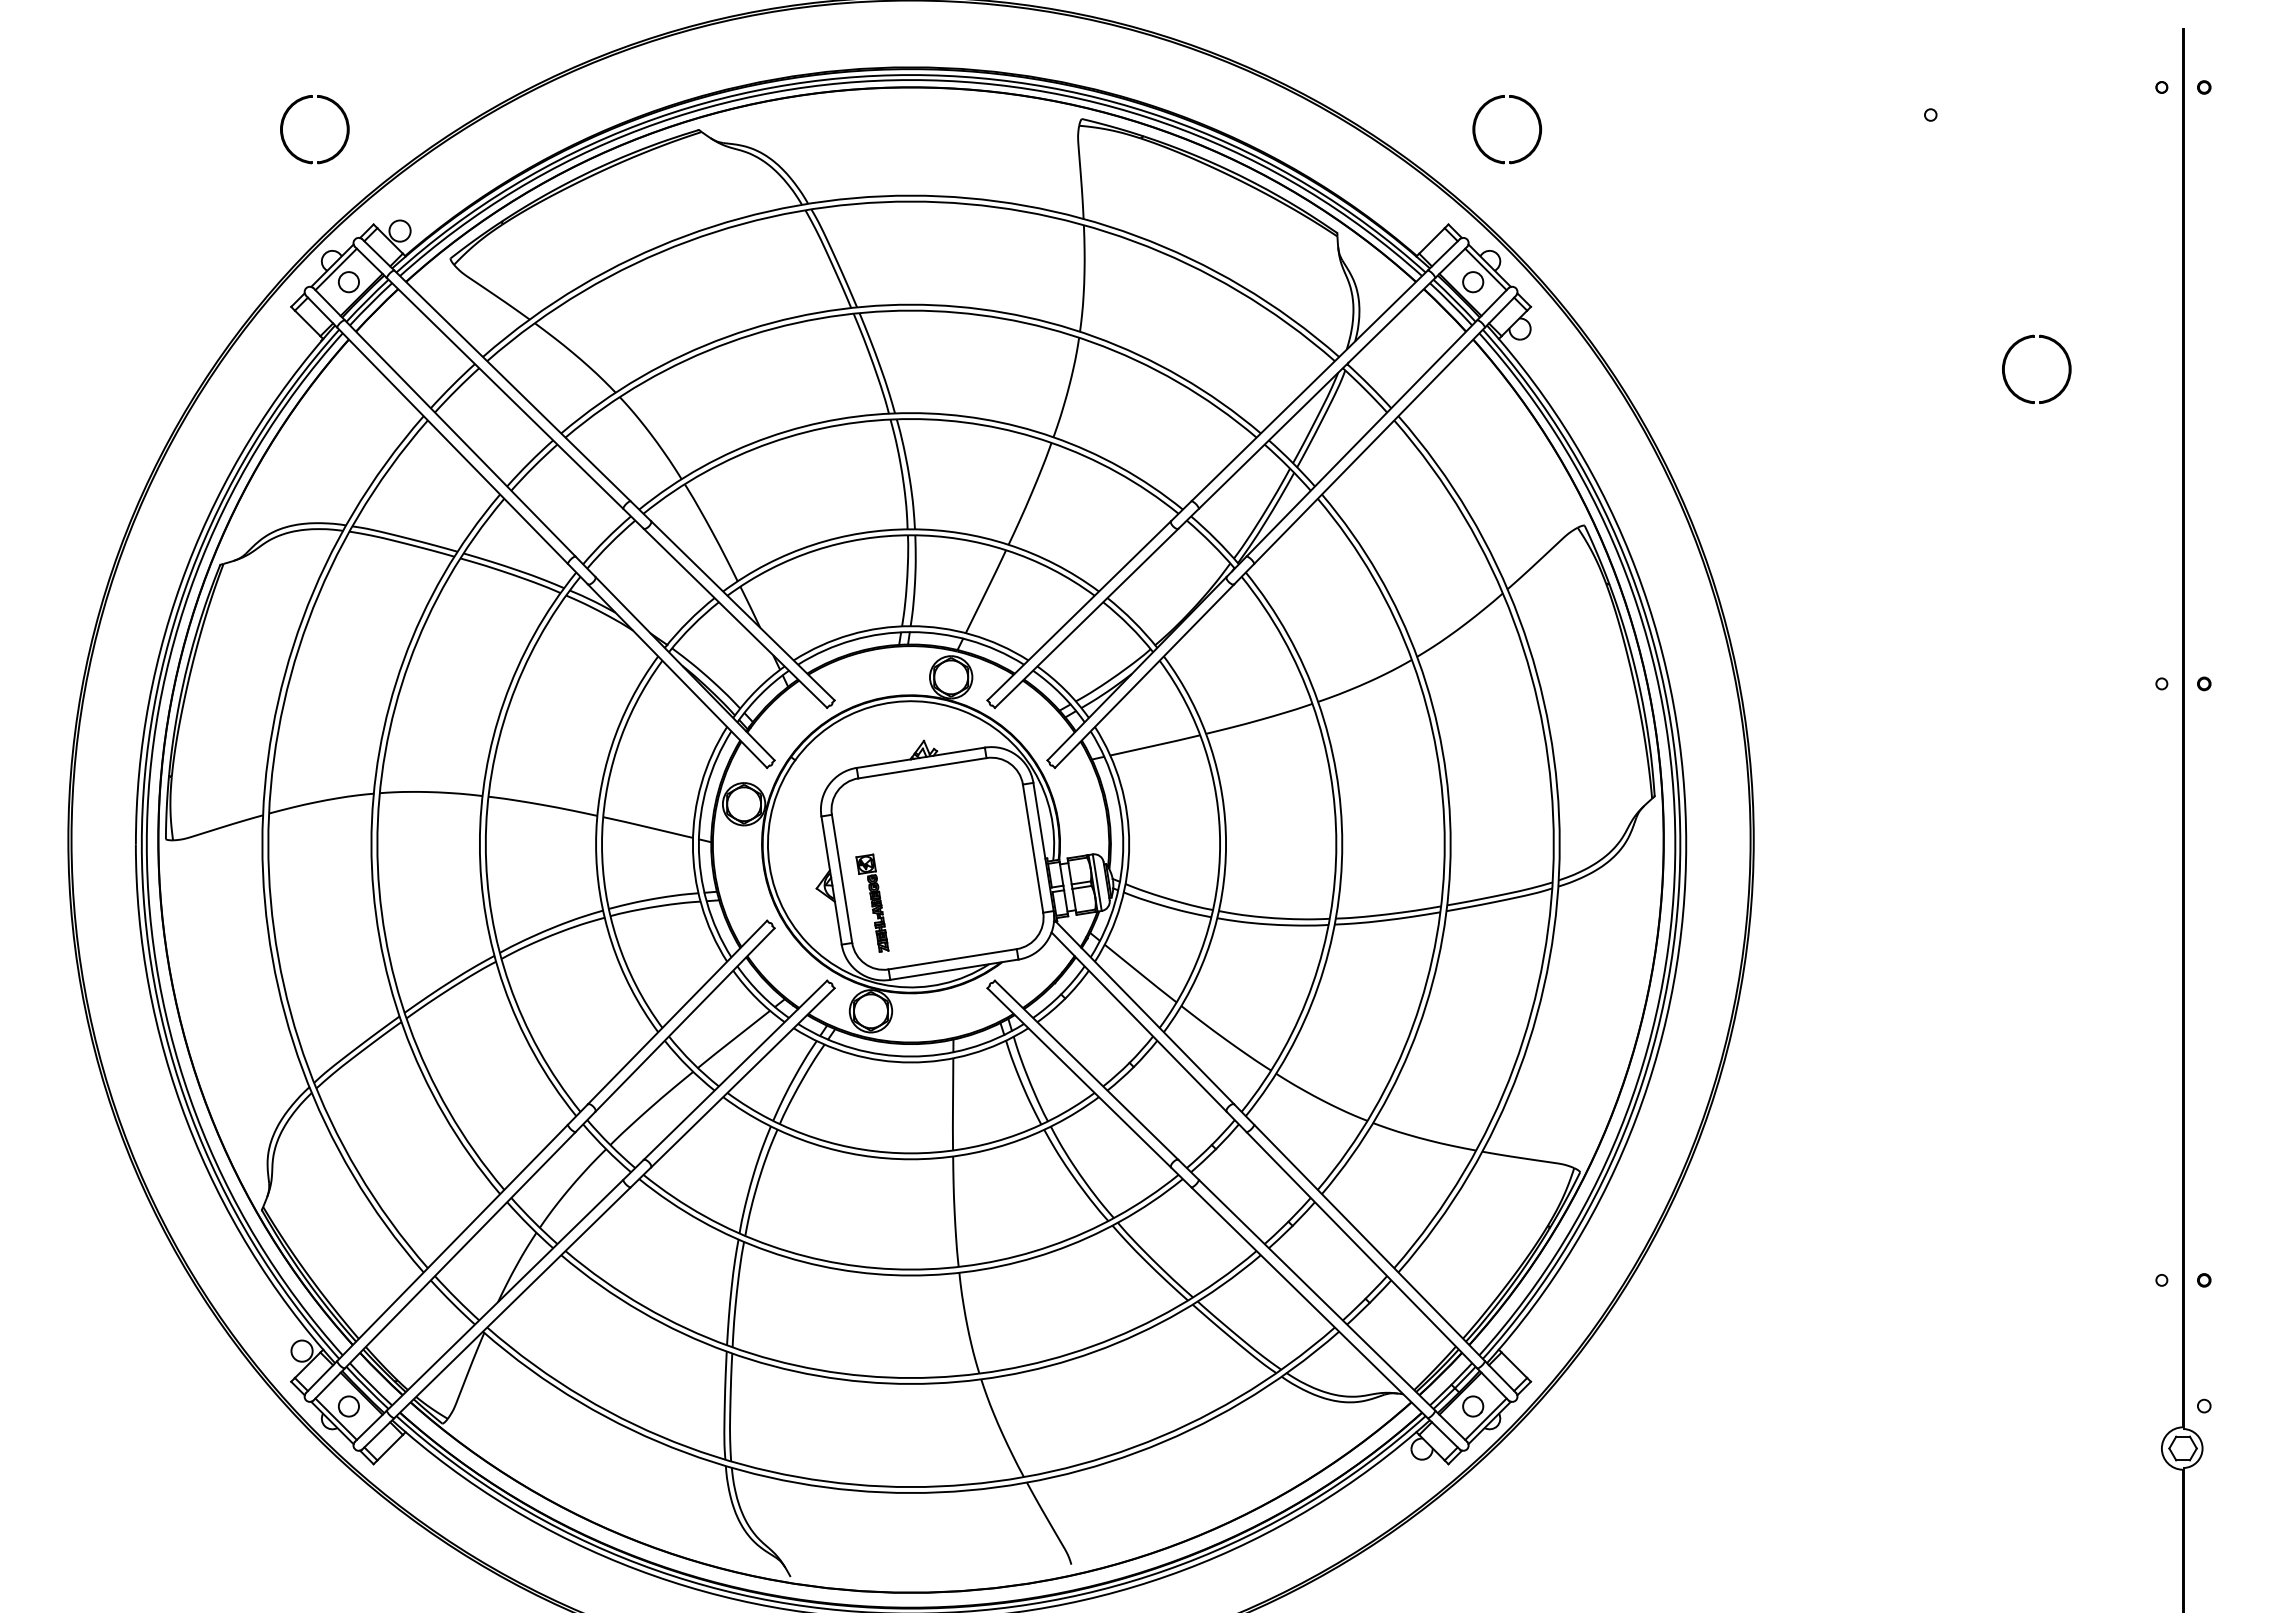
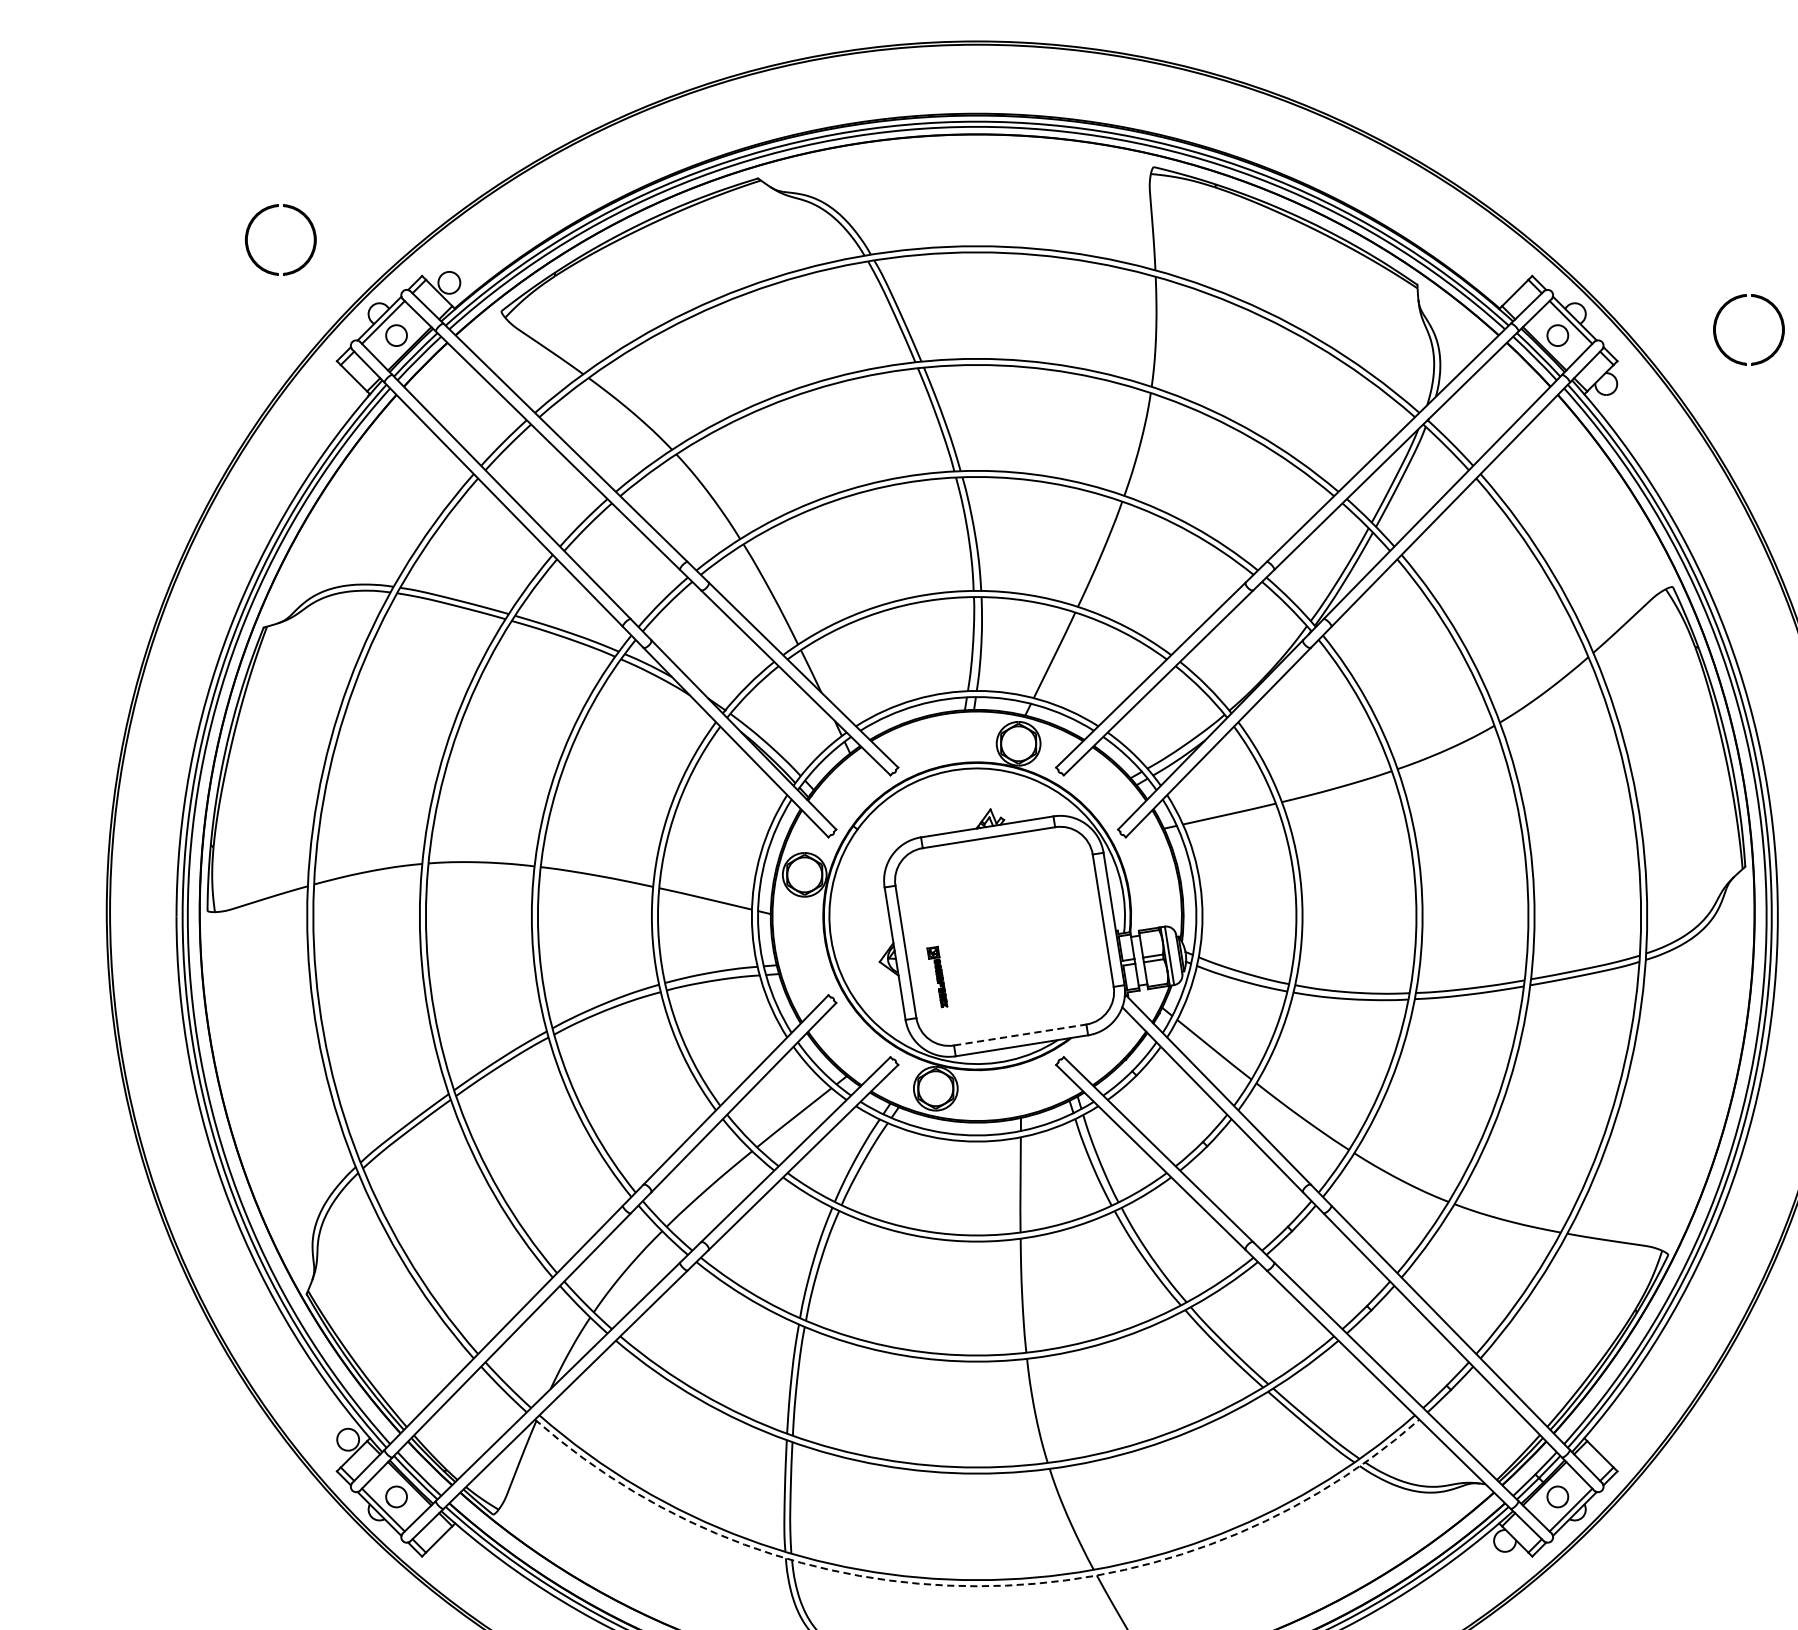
part: (291, 108) -> (256, 218), moved
part: (1538, 125) -> (1781, 325), moved
part: (872, 902) -> (937, 976), size x0.6
line: (952, 959) -> (1020, 1035), solid -> dashed
arc: (911, 1493) -> (977, 1586), solid -> dashed

